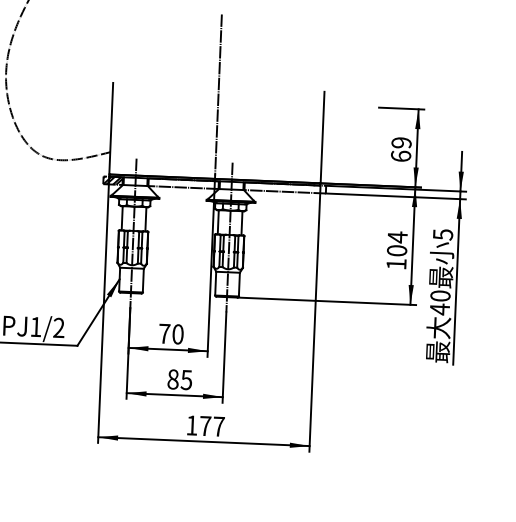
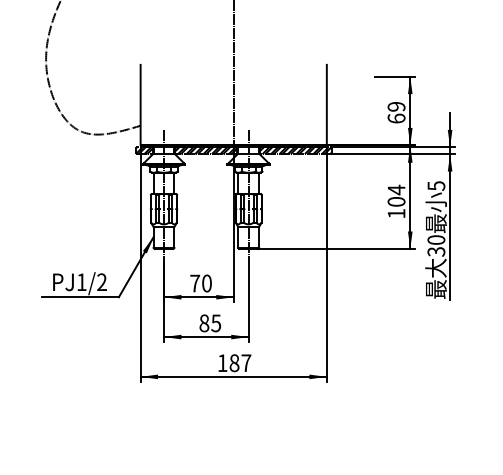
hatch: (183, 183) -> (206, 150), added
hatch: (284, 187) -> (295, 150), added
text: (440, 308) -> (436, 251), 40 -> 30
text: (205, 426) -> (234, 363), 177 -> 187

